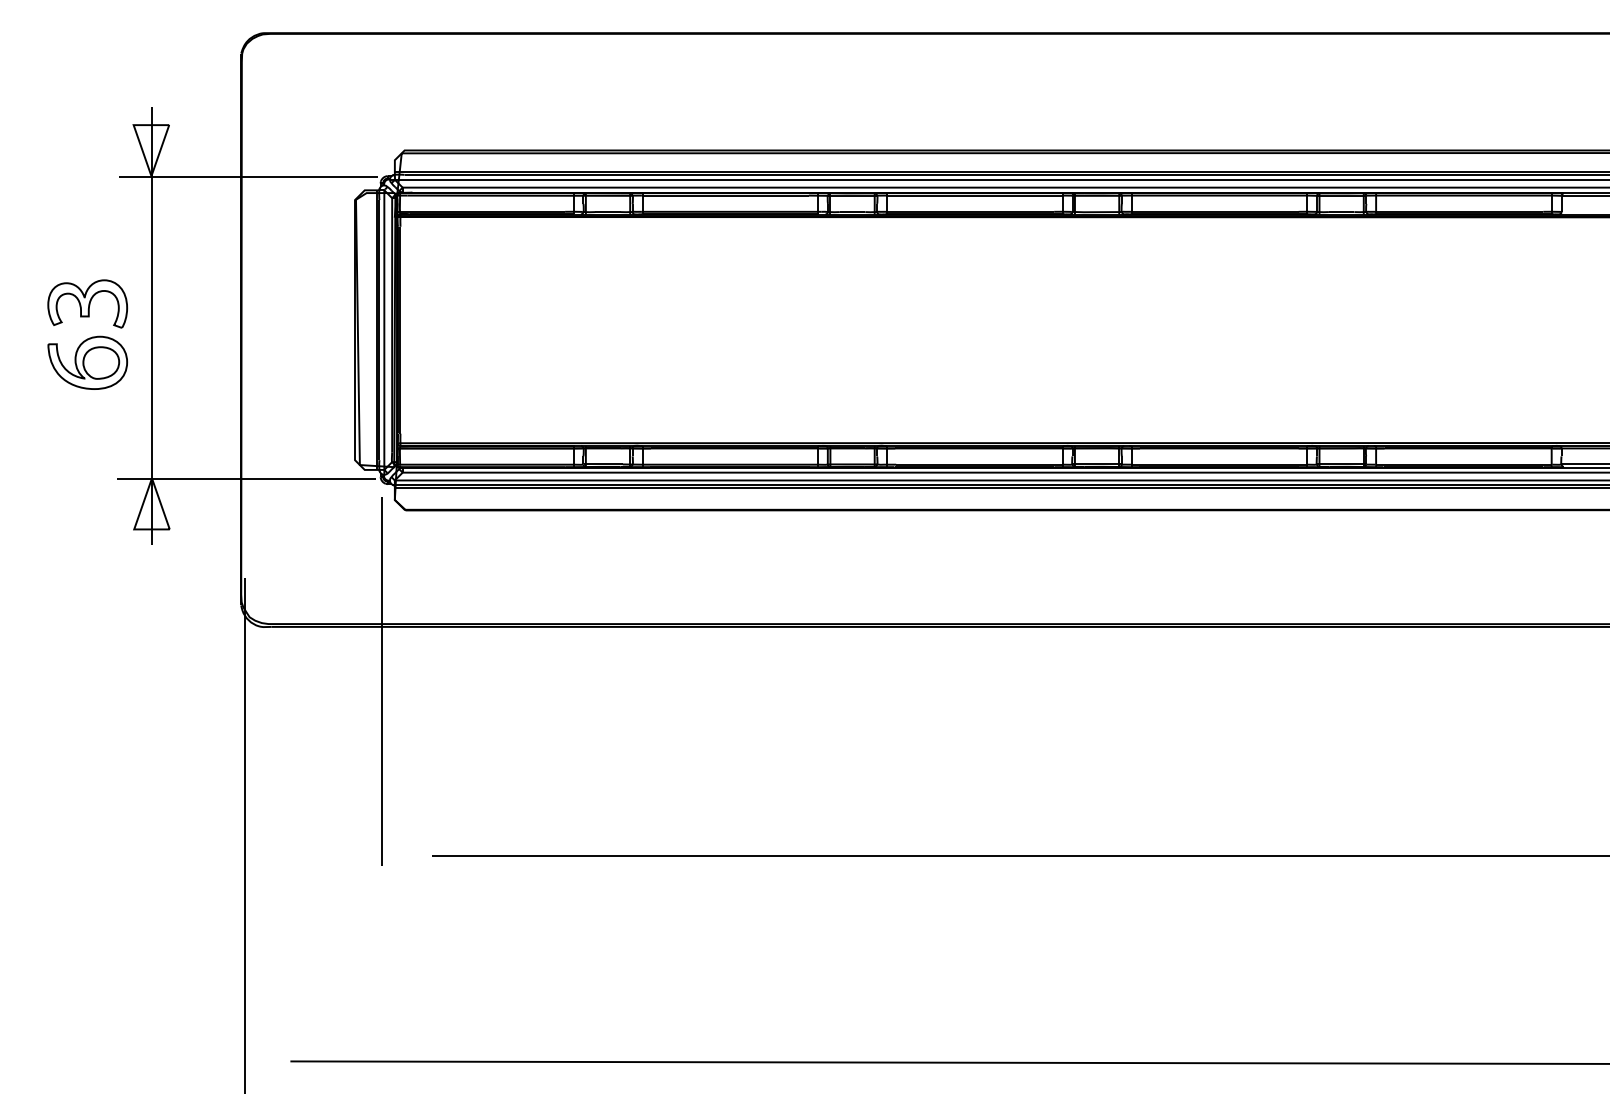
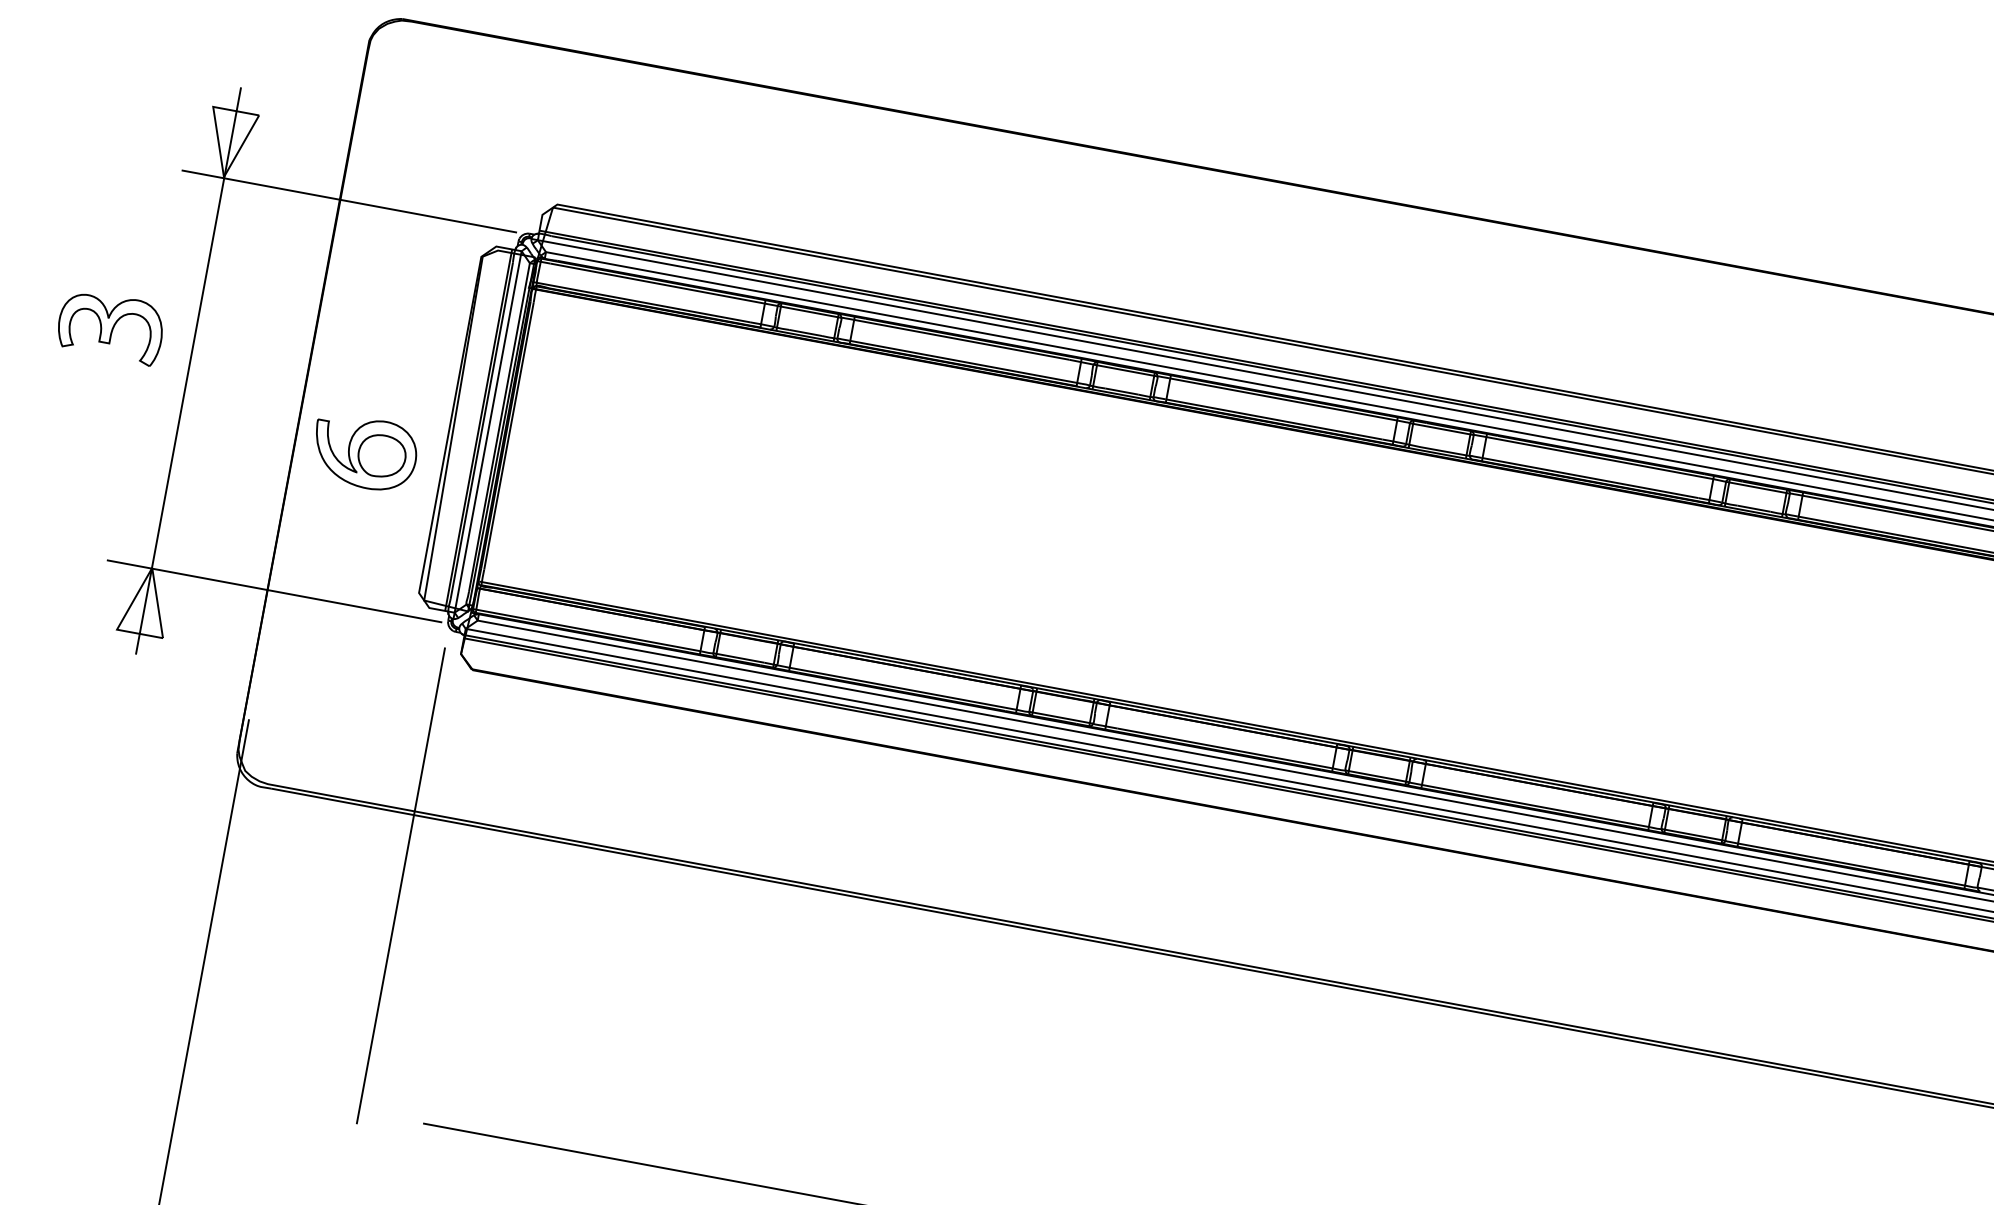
part: (87, 362) -> (364, 452), moved

